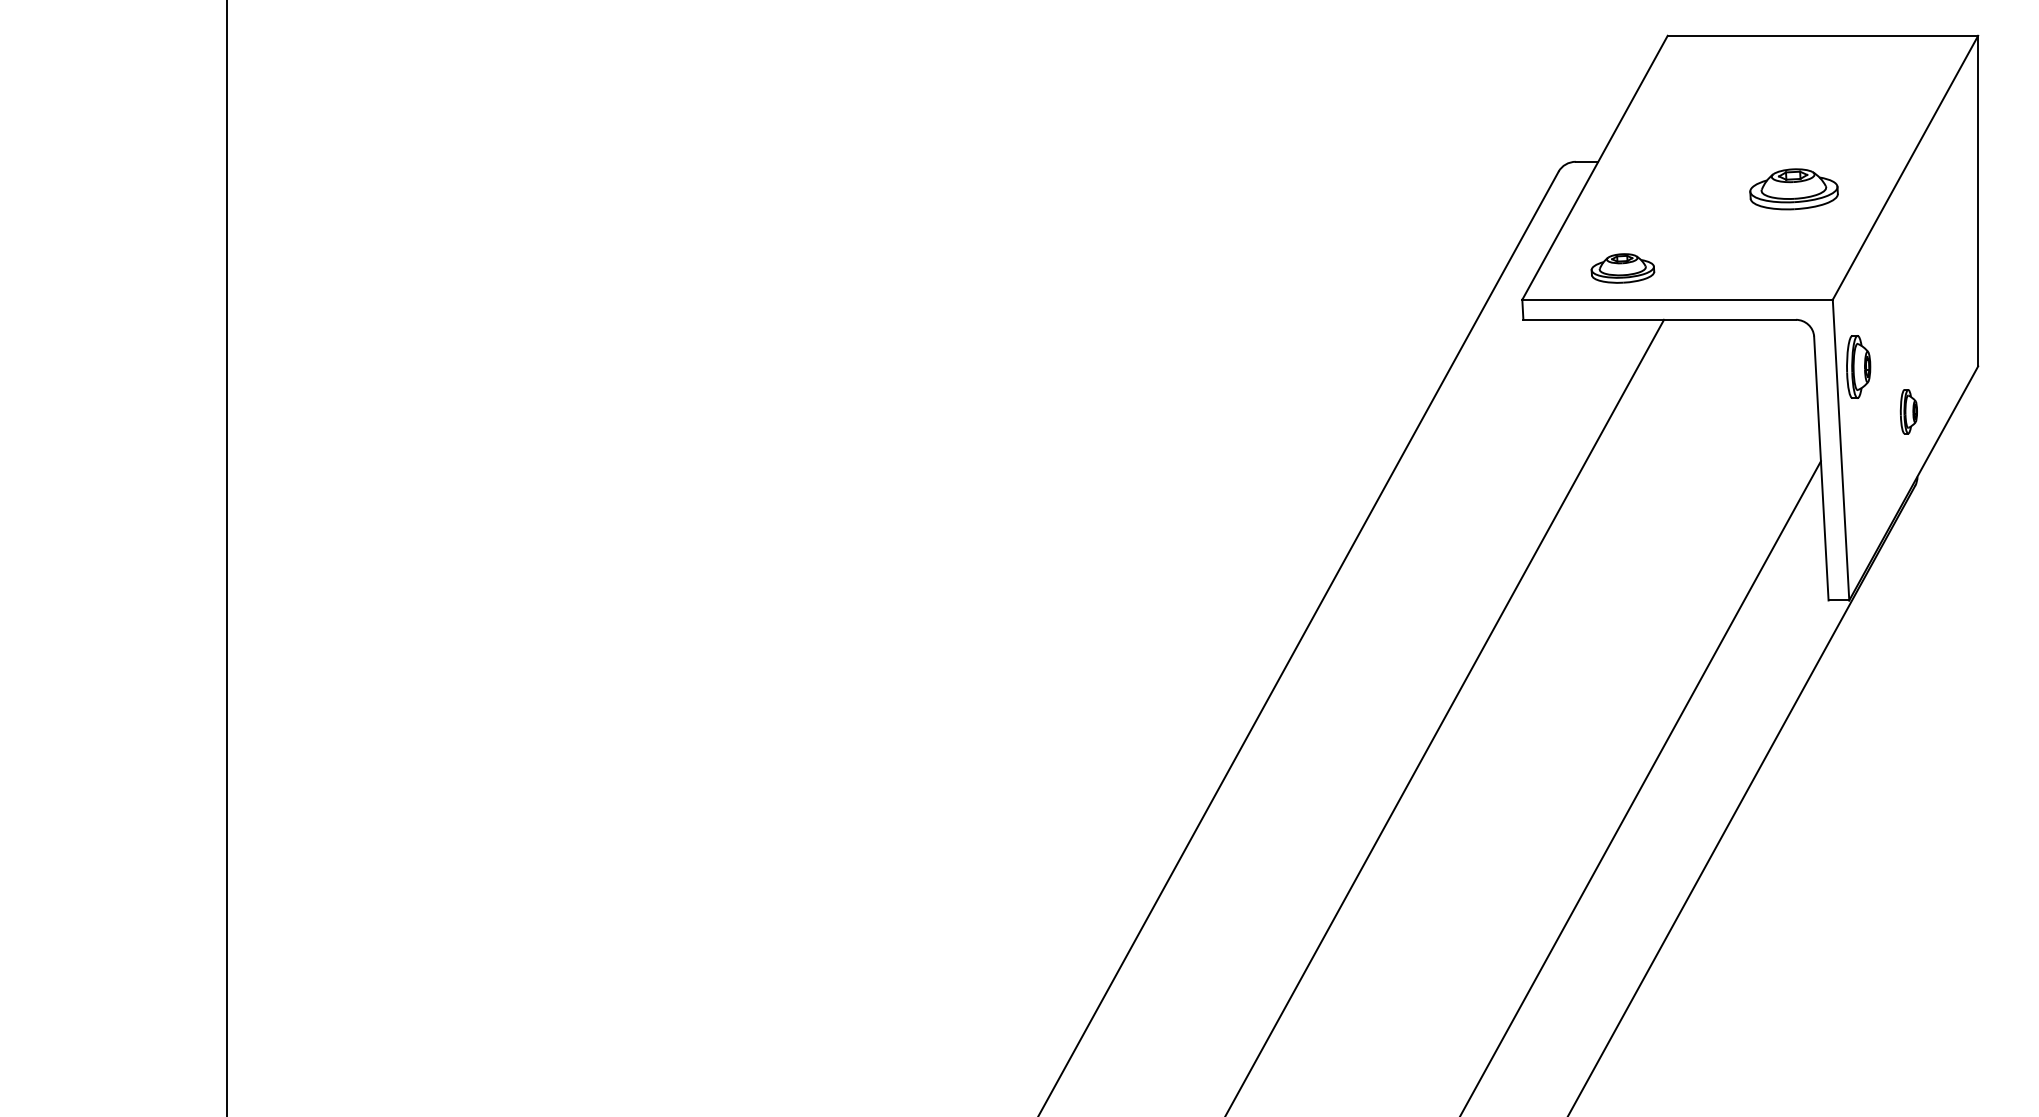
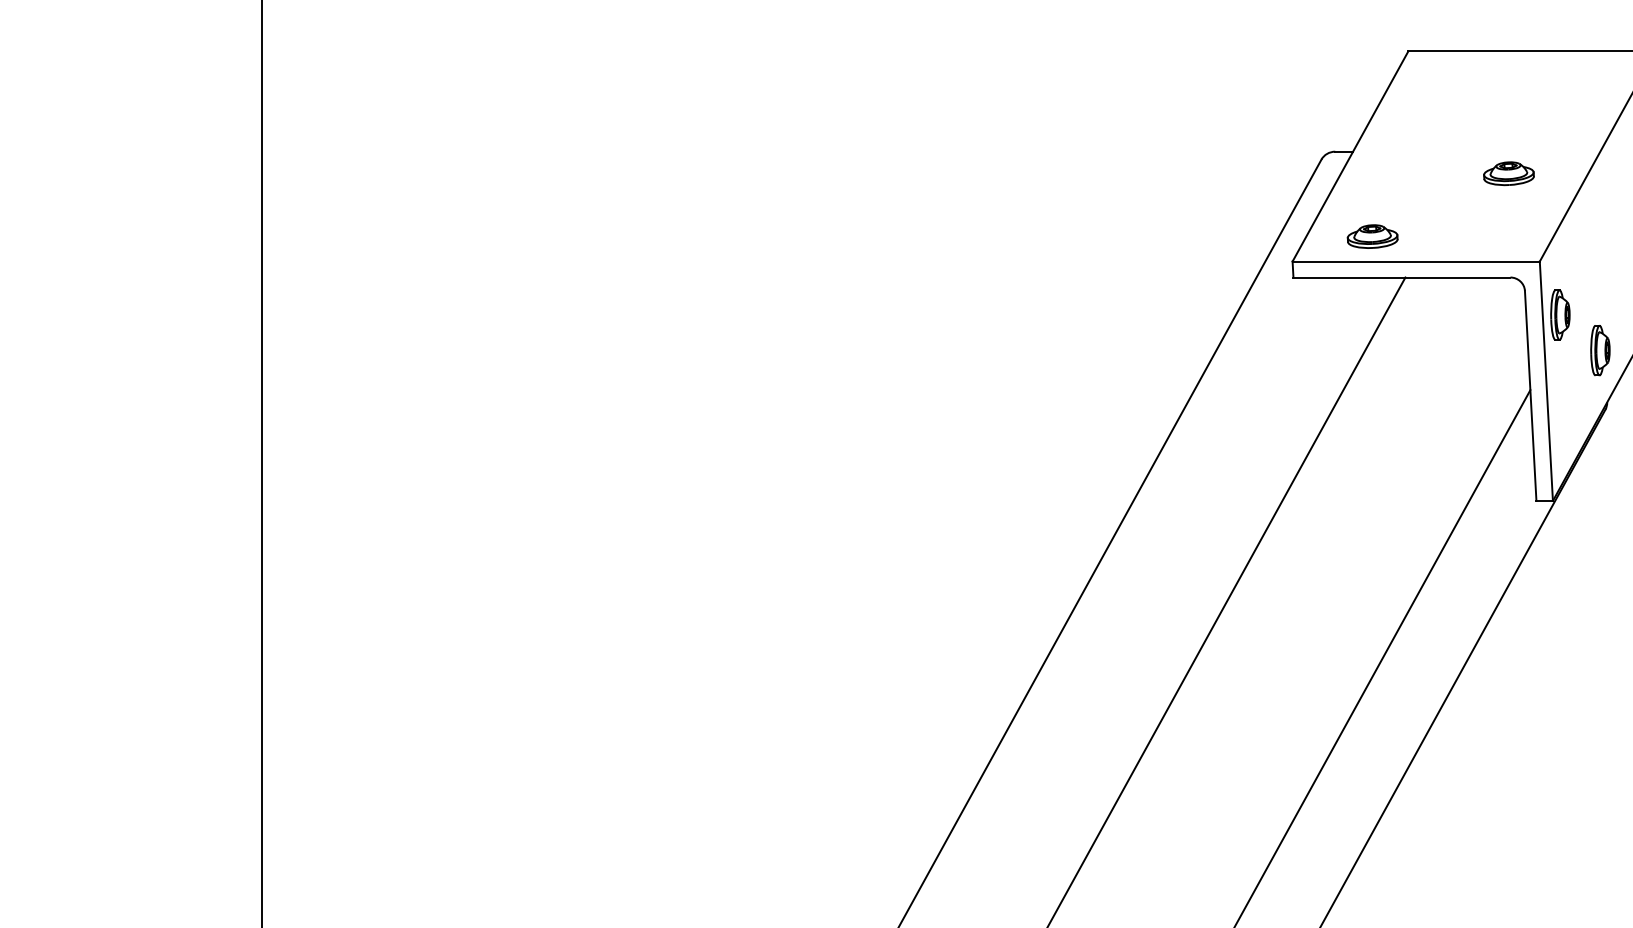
part: (1793, 189) -> (1508, 173), size x0.71
part: (1909, 411) -> (1600, 350), size x1.43

